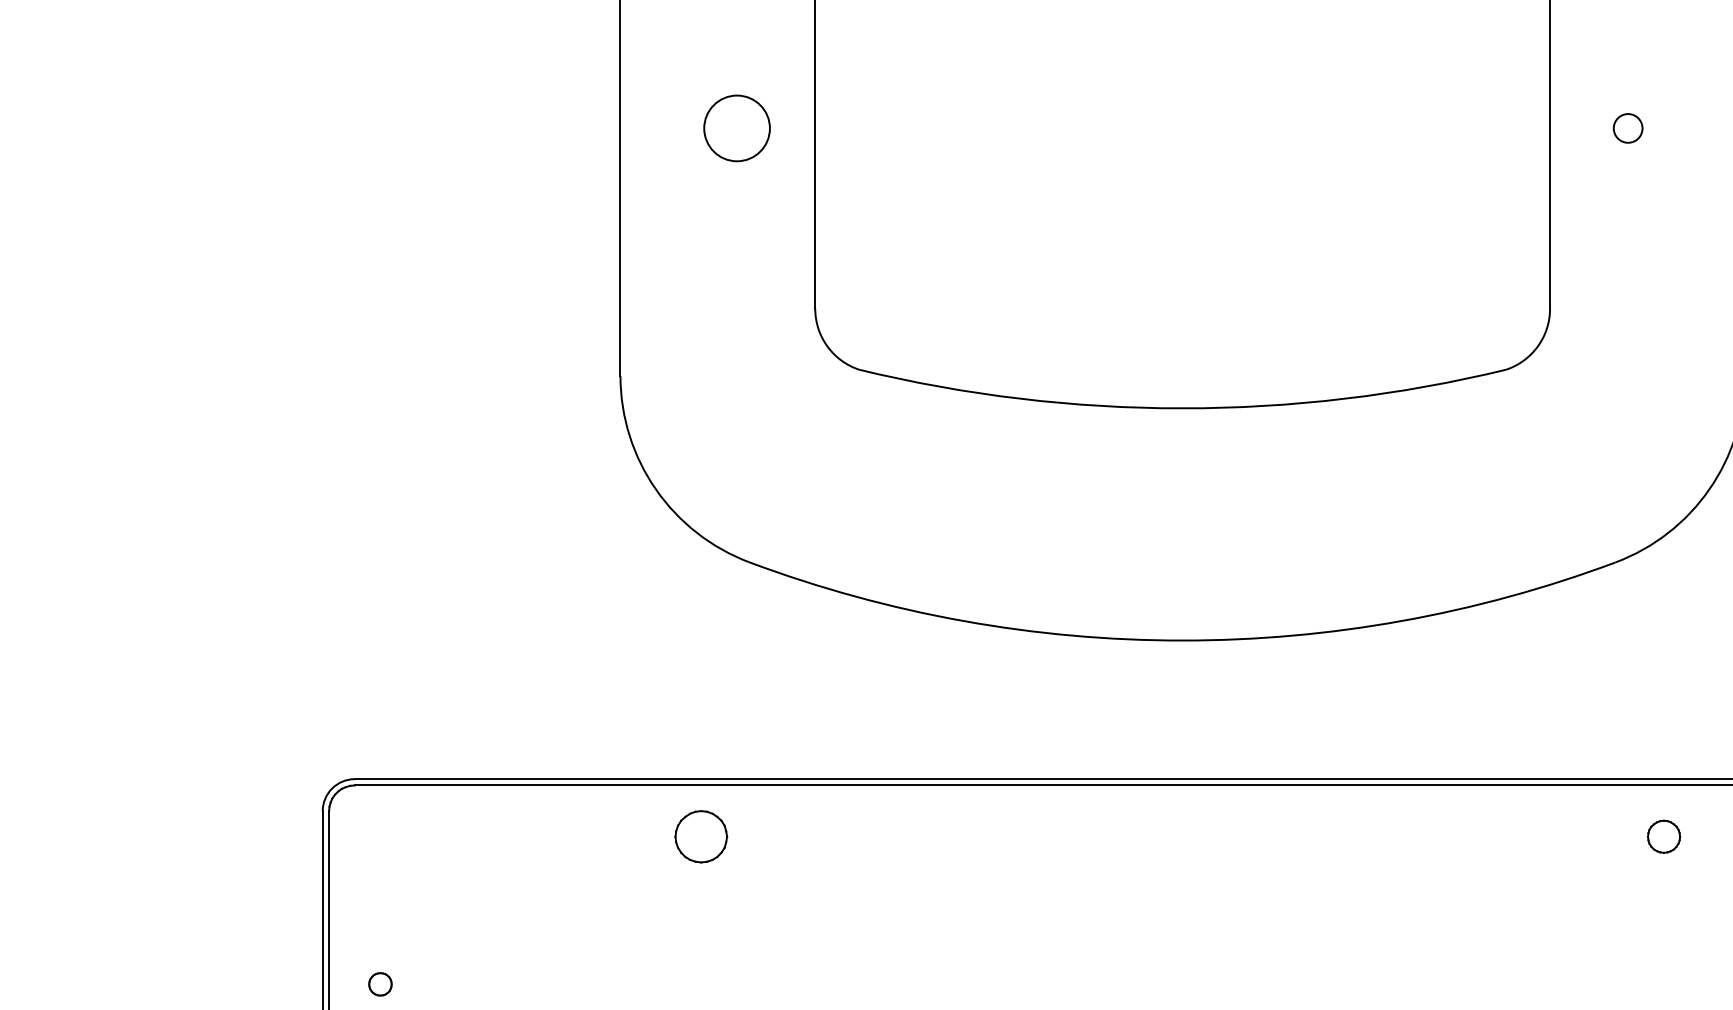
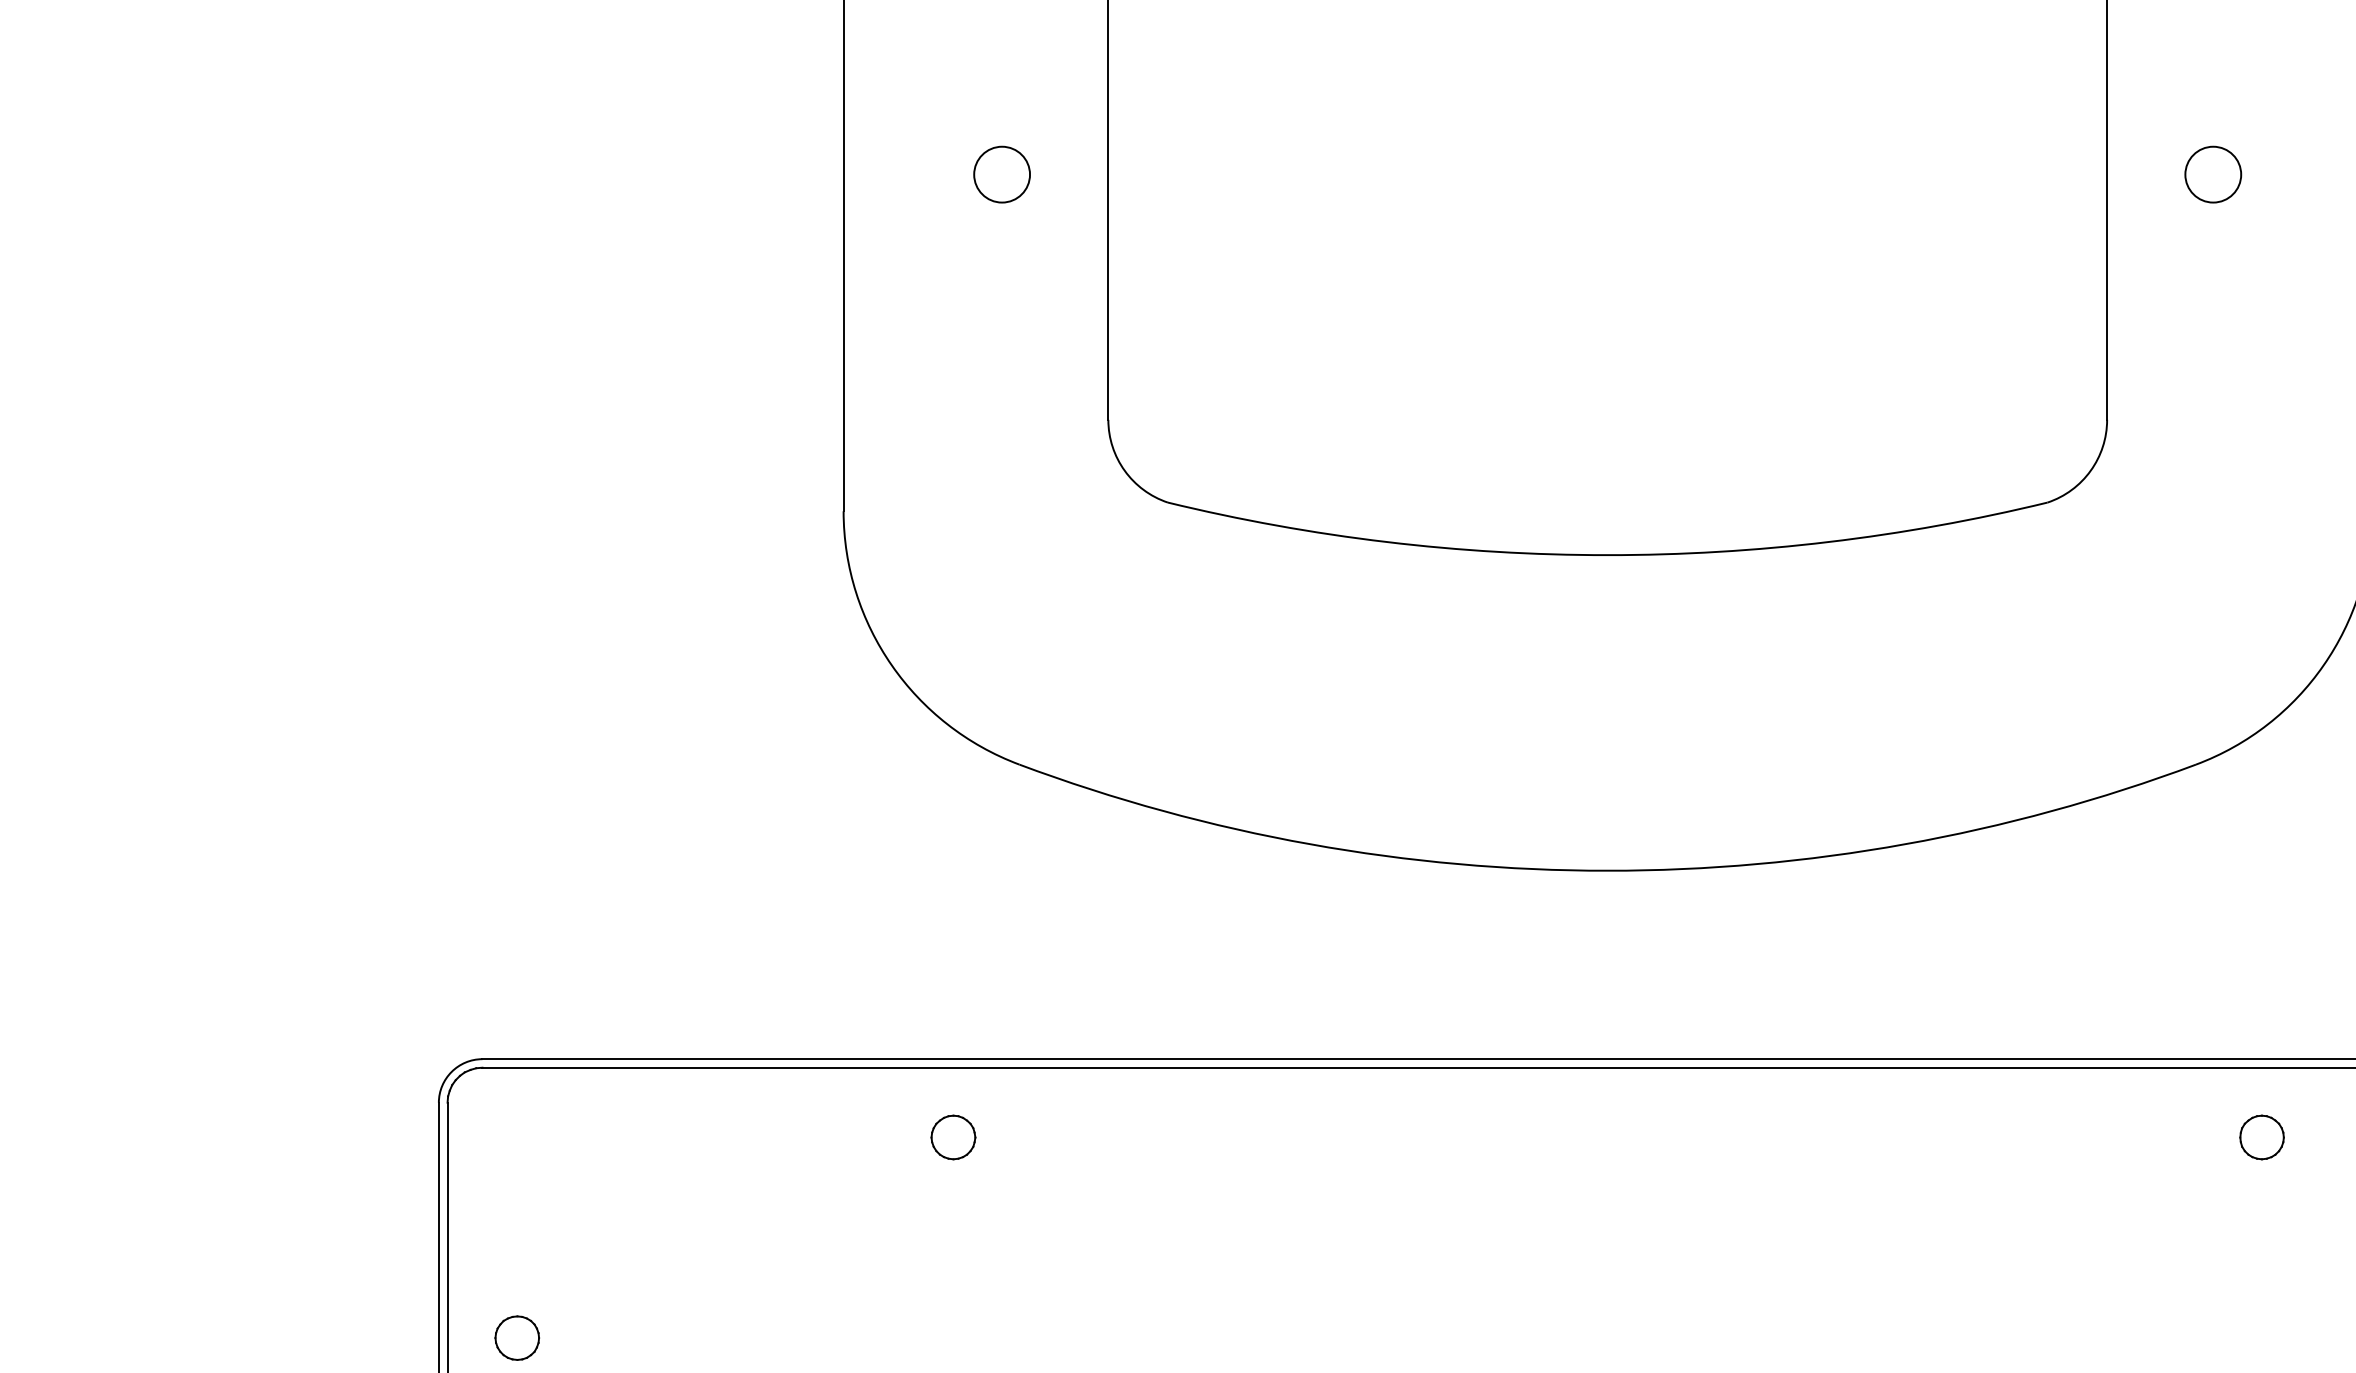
circle: (737, 128) -> (1002, 174), size x0.62
circle: (1628, 128) -> (2213, 174), size x1.43
part: (701, 836) -> (953, 1137), size x0.62
part: (380, 983) -> (517, 1337), size x1.43

